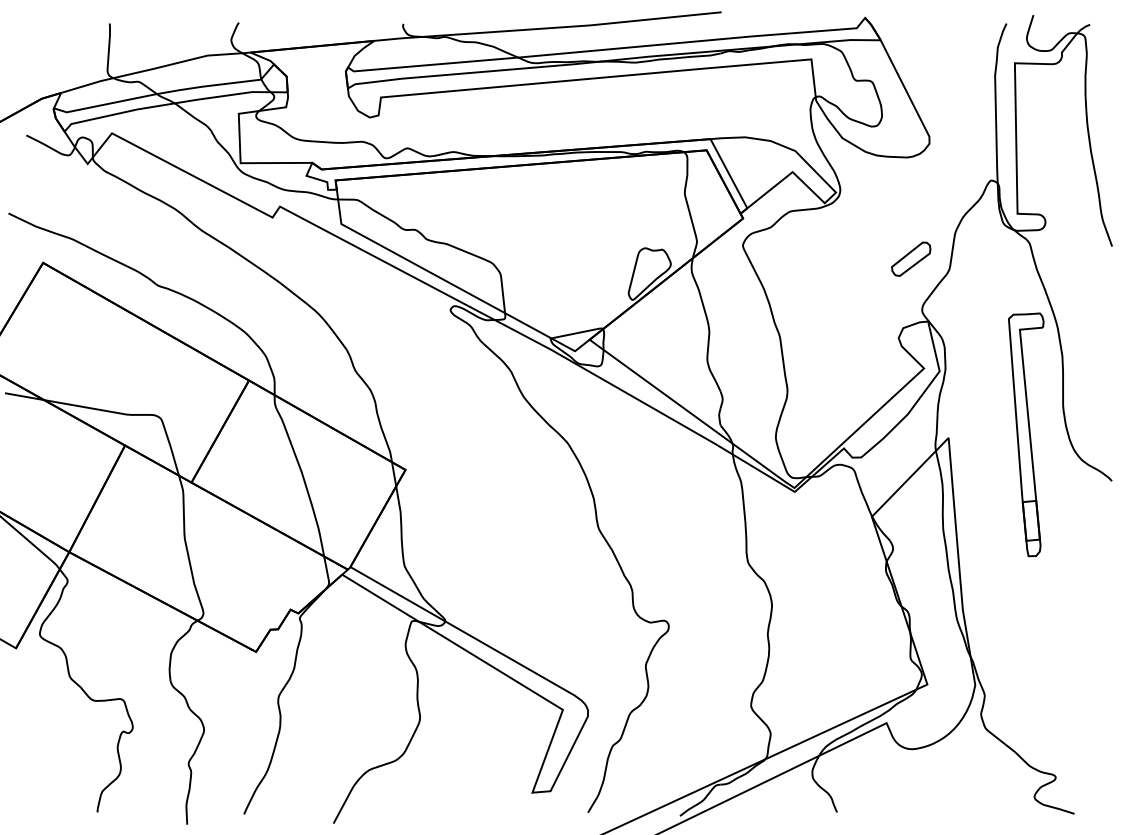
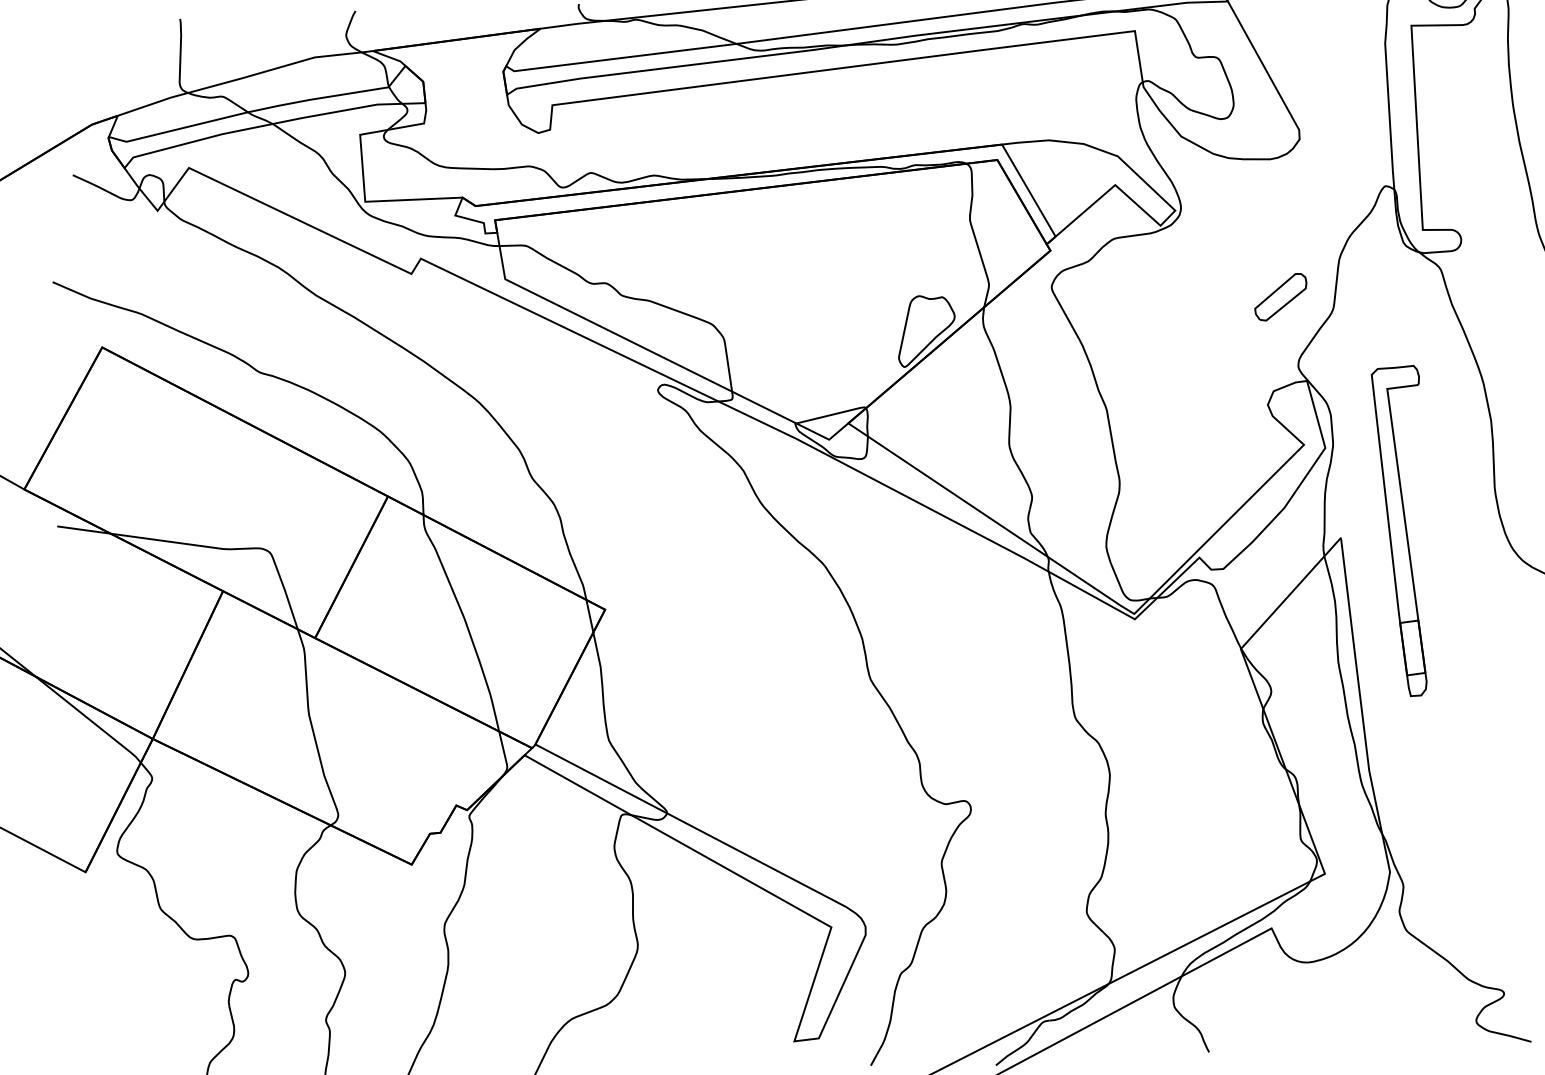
part: (1026, 434) -> (1401, 530), moved

